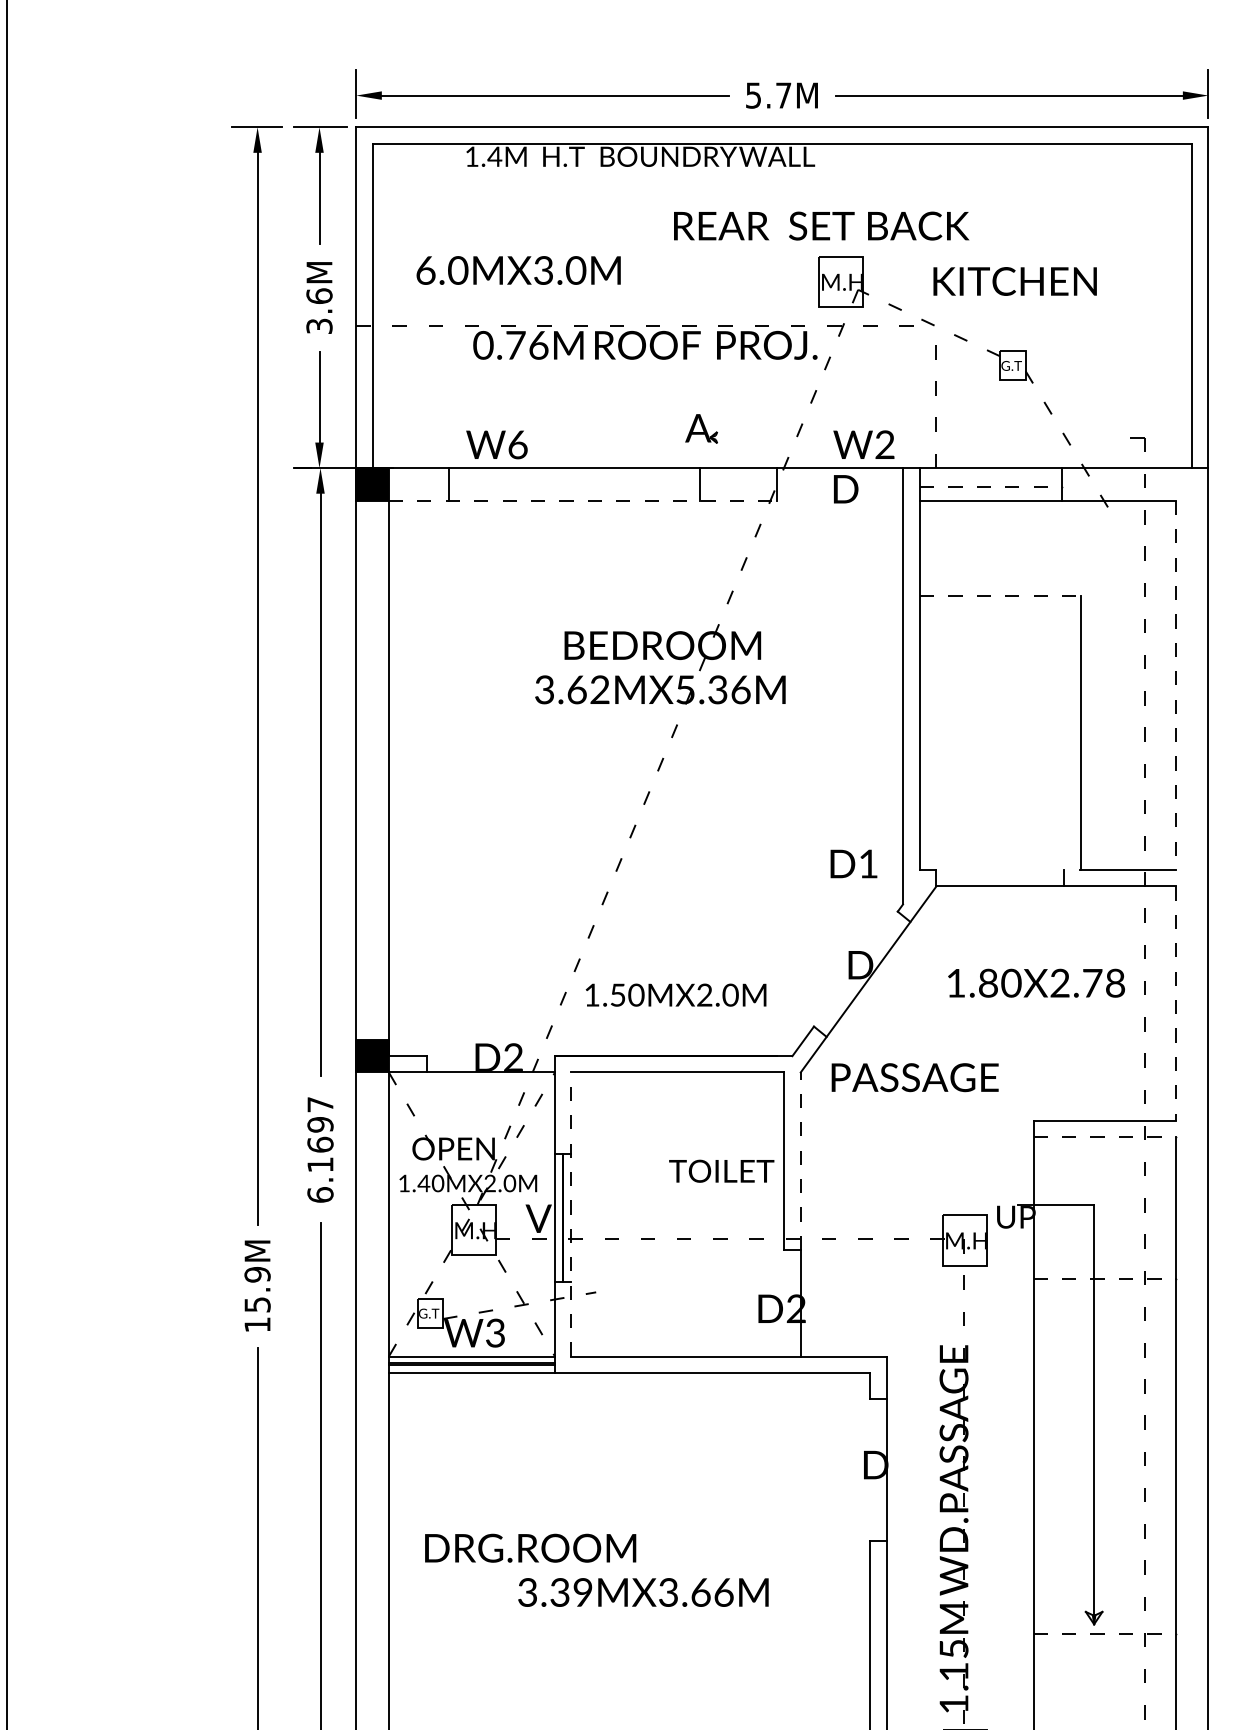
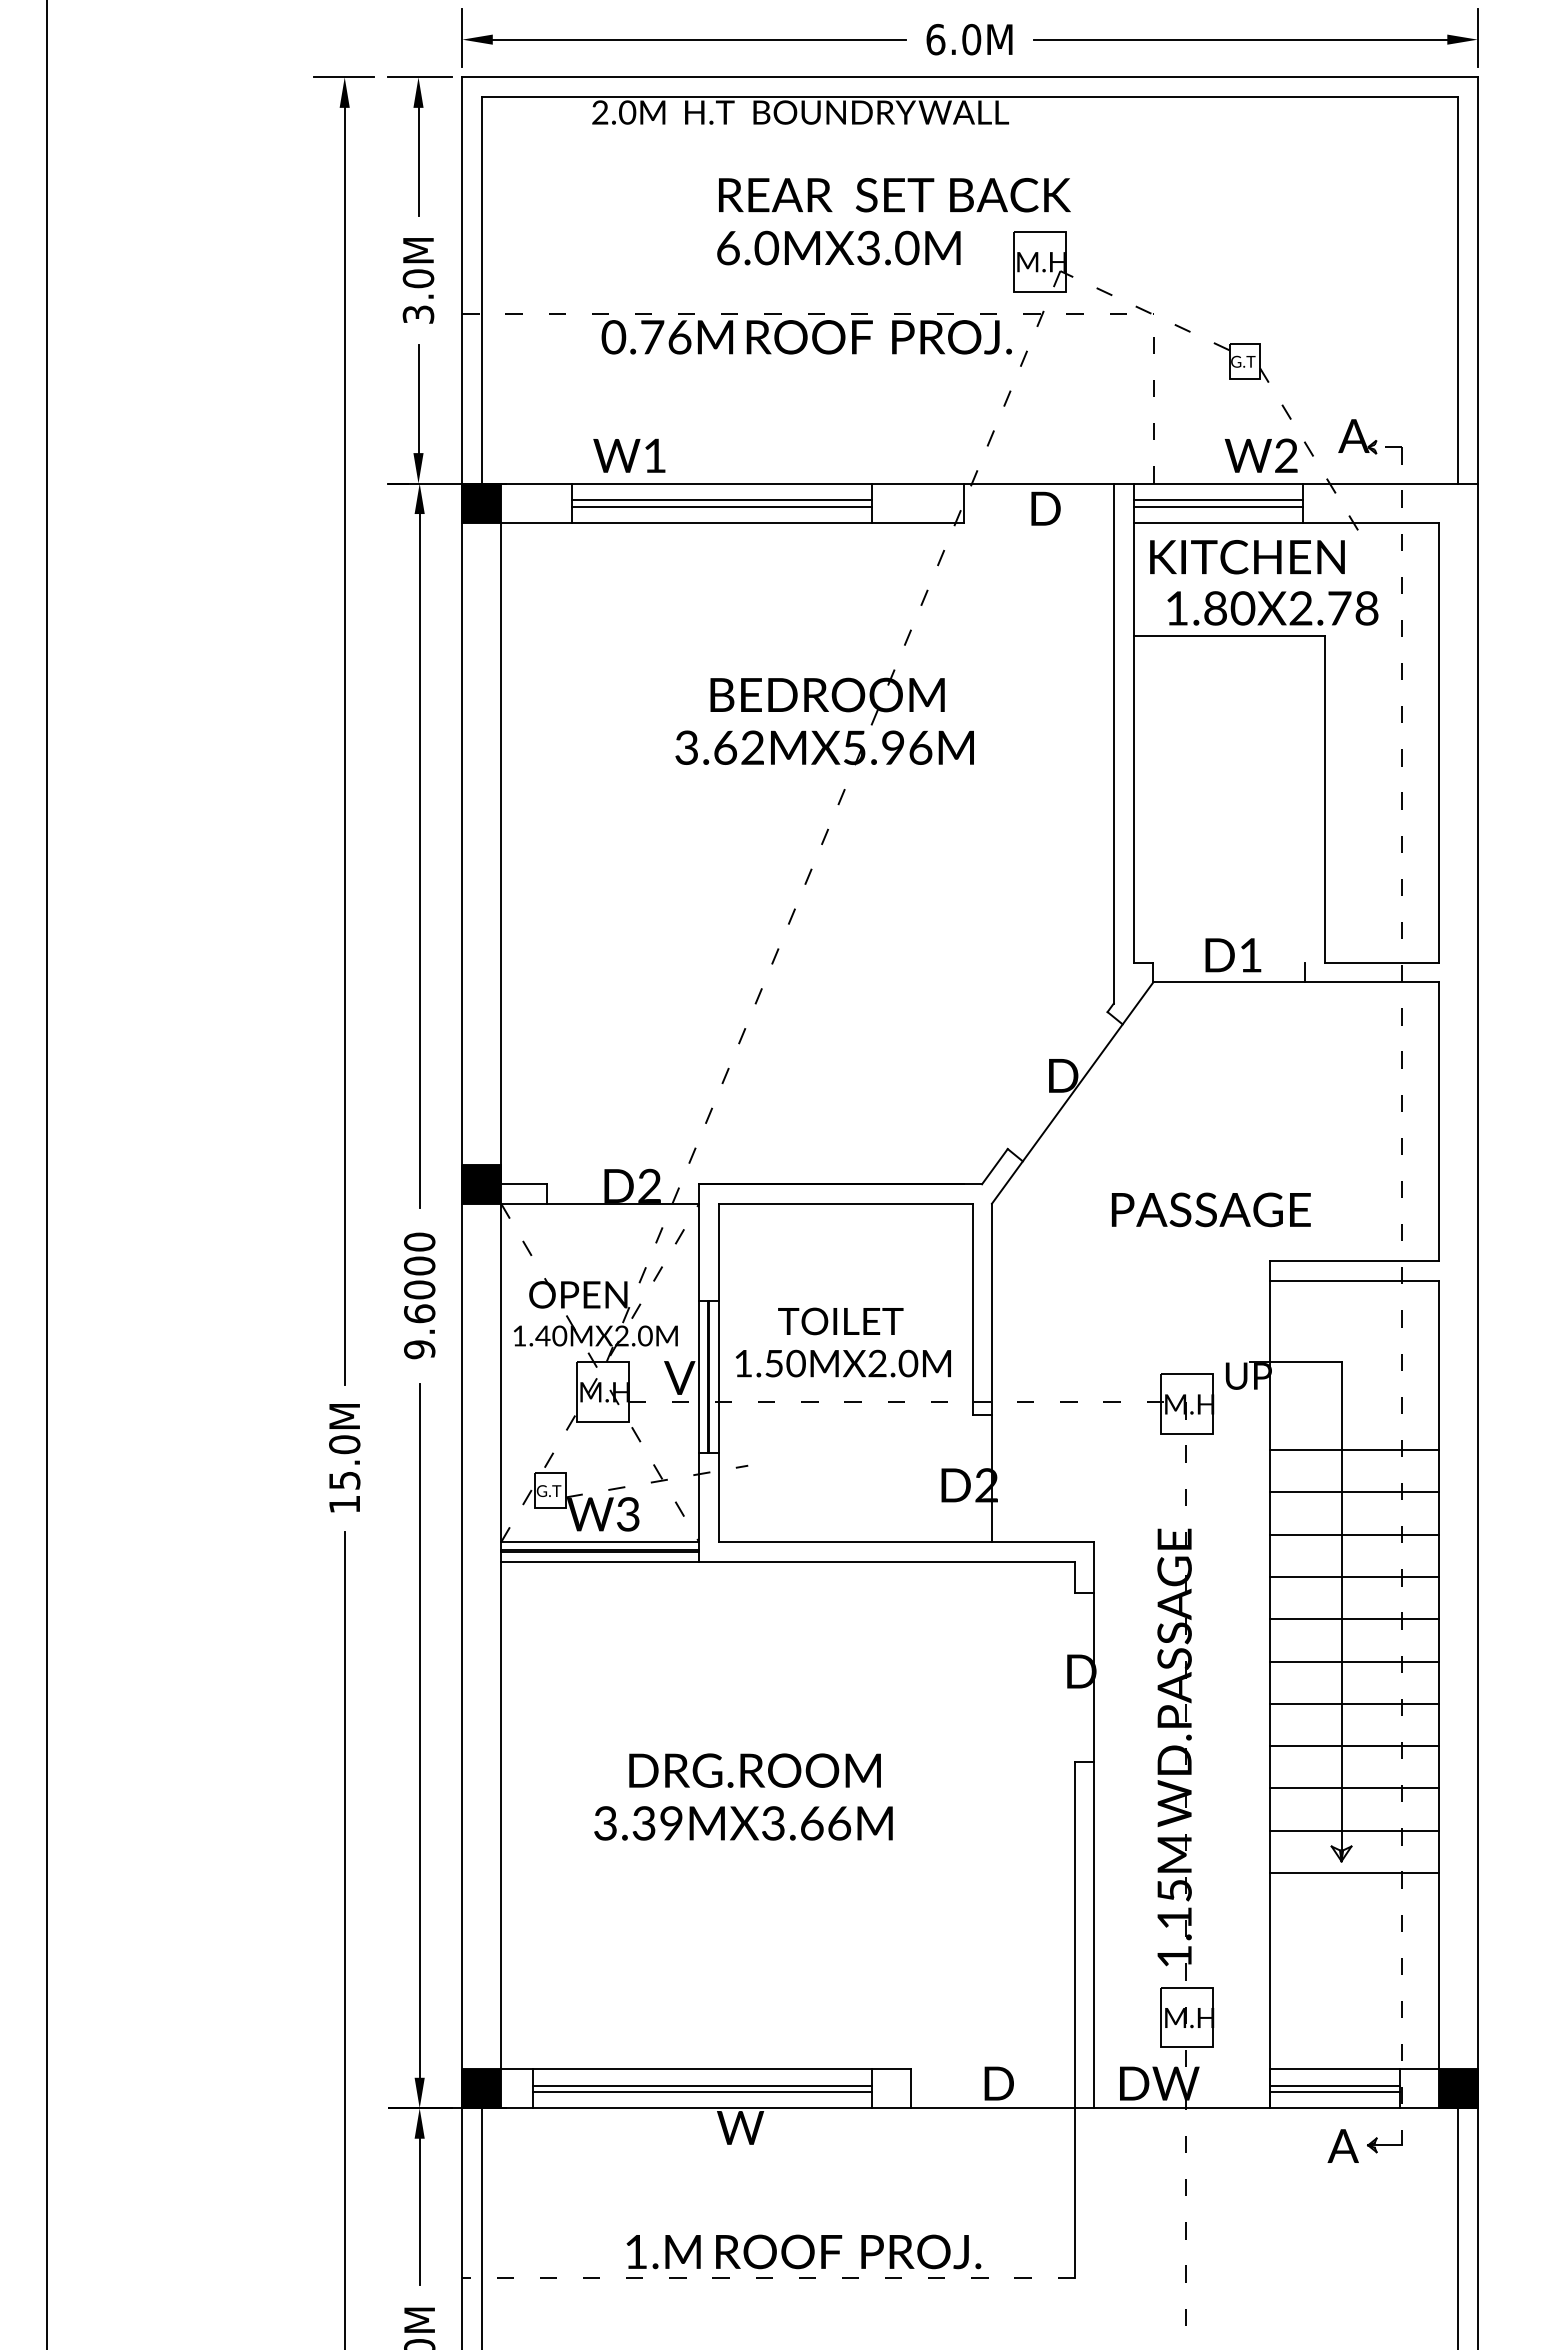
text: (768, 95) -> (953, 39), 5.7M -> 6.0M
text: (483, 156) -> (614, 112), 1.4M -> 2.0M
text: (821, 226) -> (894, 195), moved
text: (518, 270) -> (838, 247), moved
text: (1015, 281) -> (1247, 557), moved
text: (319, 296) -> (418, 278), 3.6M -> 3.0M
part: (701, 428) -> (1357, 436), moved
text: (518, 444) -> (655, 455), W6 -> W1
text: (863, 444) -> (1260, 455), moved
line: (573, 482) -> (721, 500), added
line: (990, 482) -> (1218, 500), added
line: (573, 487) -> (721, 506), added
line: (990, 487) -> (1218, 506), dashed -> solid
line: (583, 500) -> (733, 522), dashed -> solid
line: (1000, 596) -> (1229, 636), dashed -> solid
line: (1175, 686) -> (1438, 743), dashed -> solid
text: (717, 689) -> (892, 747), 3.62MX5.36M -> 3.62MX5.96M
text: (854, 864) -> (1233, 955), moved
text: (1036, 983) -> (1272, 608), moved
text: (676, 995) -> (843, 1363), moved
line: (1175, 1003) -> (1438, 1121), dashed -> solid
text: (915, 1077) -> (1211, 1209), moved
line: (1104, 1136) -> (1354, 1280), dashed -> solid
text: (320, 1149) -> (419, 1295), 6.1697 -> 9.6000
line: (800, 1161) -> (991, 1309), dashed -> solid
text: (721, 1171) -> (840, 1321), moved
line: (571, 1214) -> (718, 1372), dashed -> solid
text: (257, 1274) -> (344, 1444), 15.9M -> 15.0M
line: (1104, 1278) -> (1354, 1449), dashed -> solid
line: (1104, 1314) -> (1353, 1492), added
line: (1104, 1350) -> (1353, 1534), added
line: (1104, 1385) -> (1353, 1576), added
line: (1104, 1421) -> (1353, 1619), added
line: (1104, 1456) -> (1353, 1661), added
line: (1104, 1491) -> (1353, 1703), added
line: (1104, 1527) -> (1353, 1746), added
text: (530, 1548) -> (754, 1770), moved
line: (1104, 1563) -> (1353, 1788), added
text: (643, 1592) -> (743, 1823), moved
line: (1104, 1598) -> (1353, 1830), added
line: (1104, 1634) -> (1354, 1873), dashed -> solid

